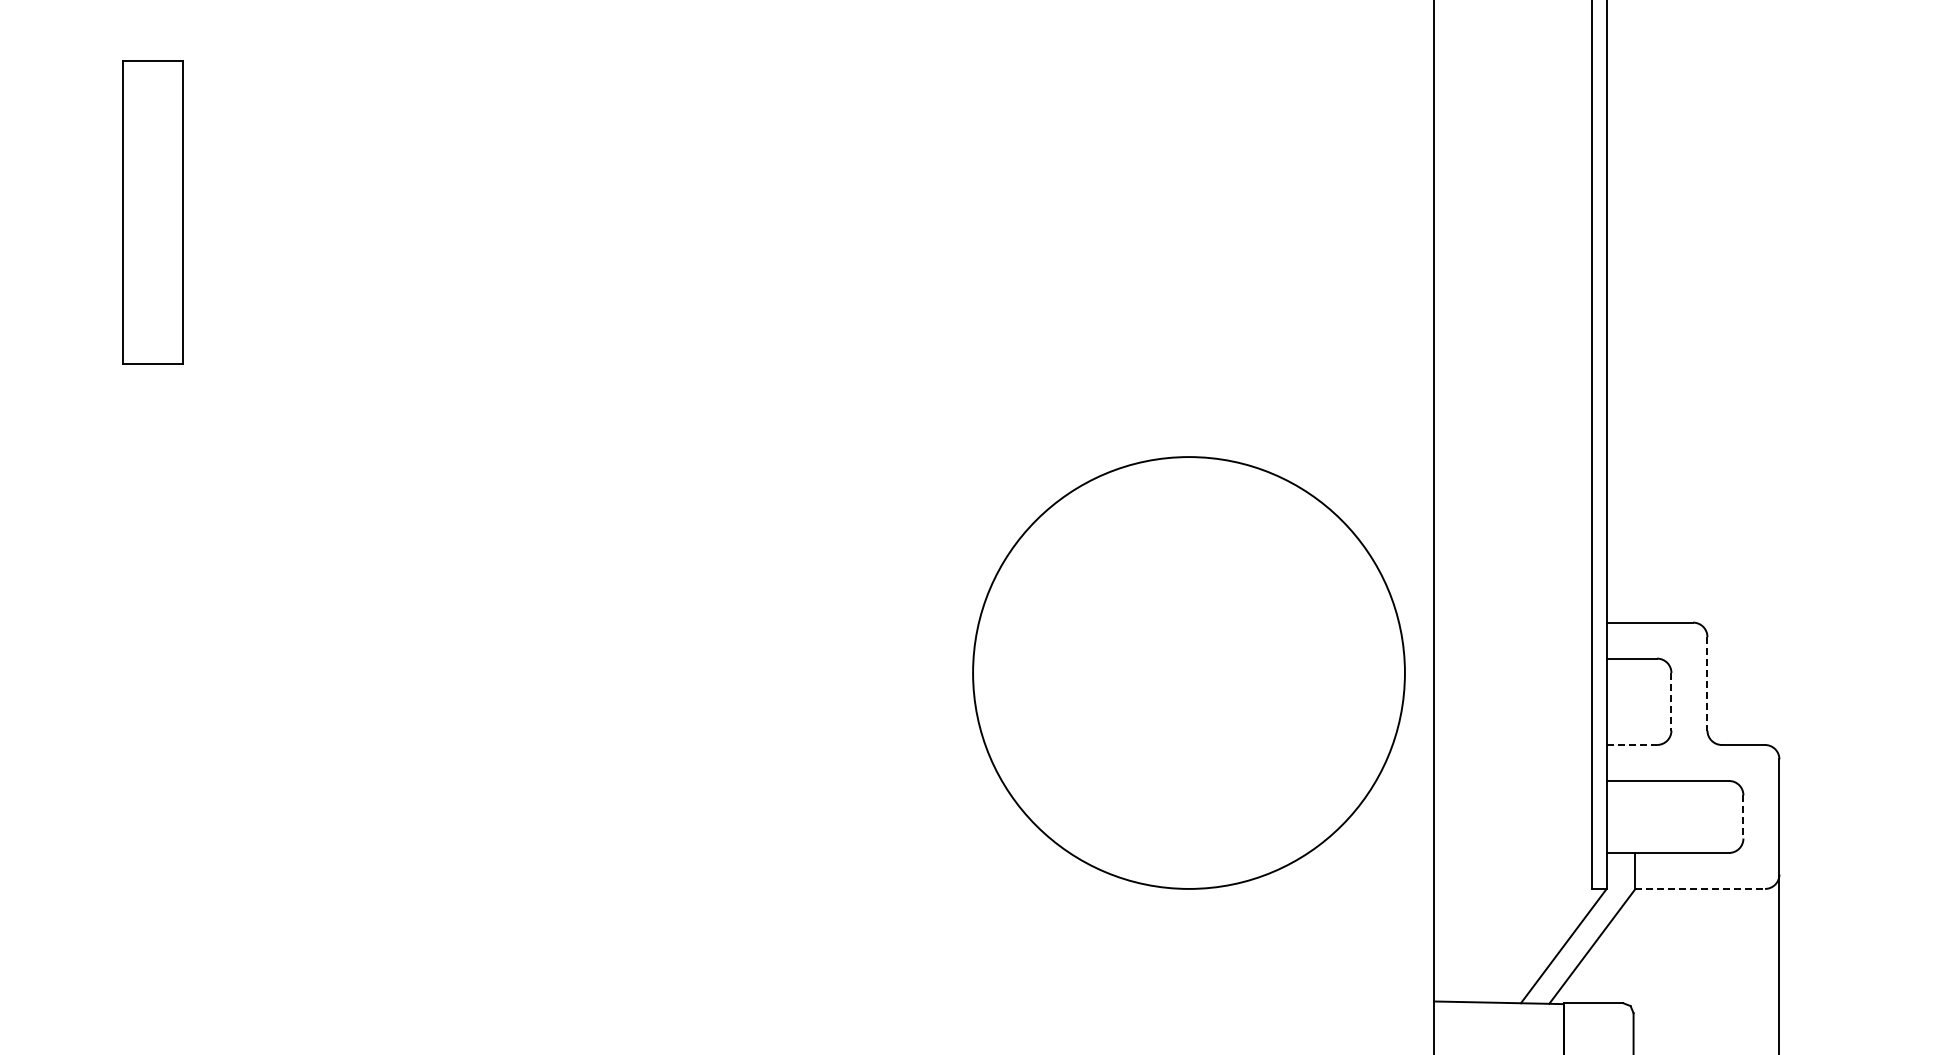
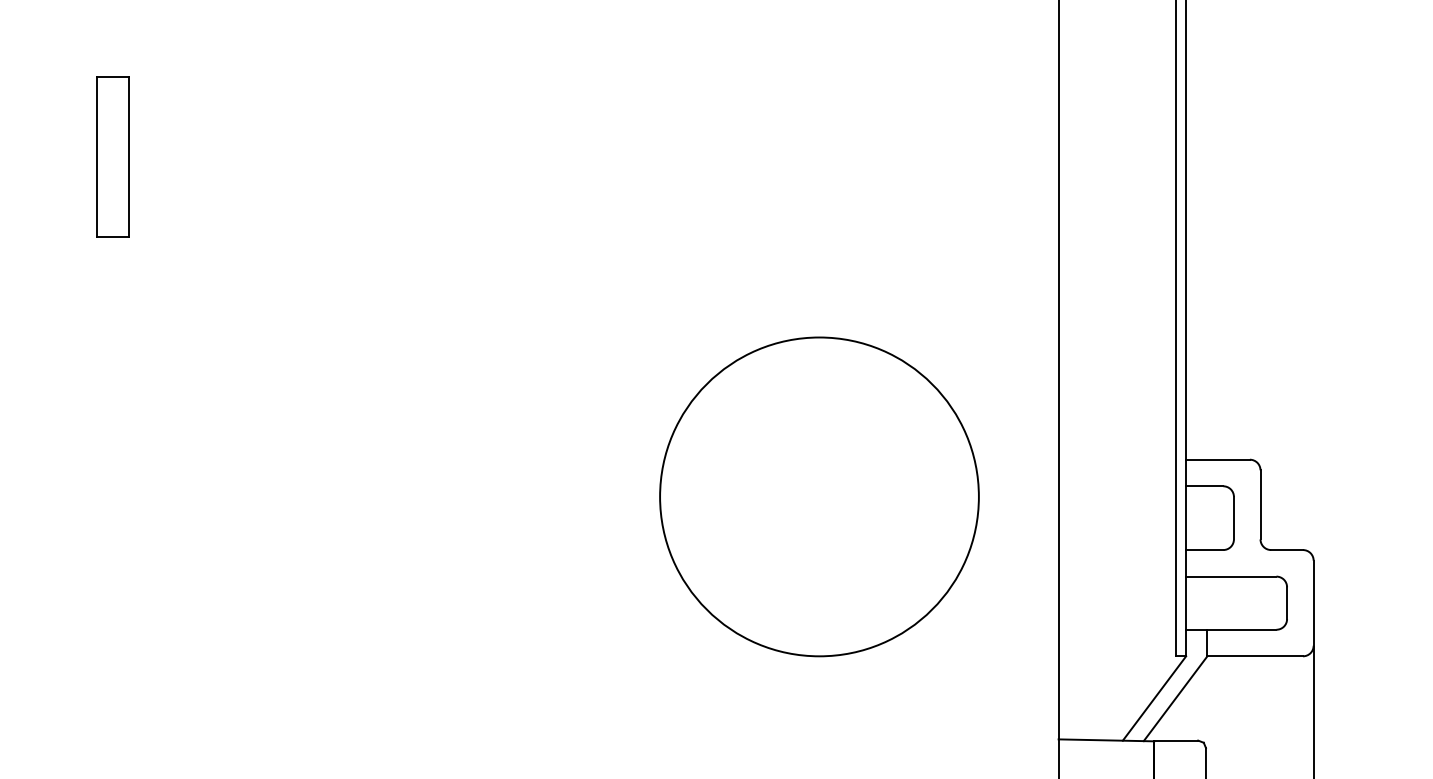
part: (152, 211) -> (112, 156), size x0.71
circle: (1188, 672) -> (819, 496), moved
line: (1707, 683) -> (1260, 504), dashed -> solid
line: (1671, 701) -> (1233, 517), dashed -> solid
line: (1632, 744) -> (1205, 549), dashed -> solid
line: (1743, 816) -> (1287, 602), dashed -> solid
line: (1700, 888) -> (1255, 655), dashed -> solid

